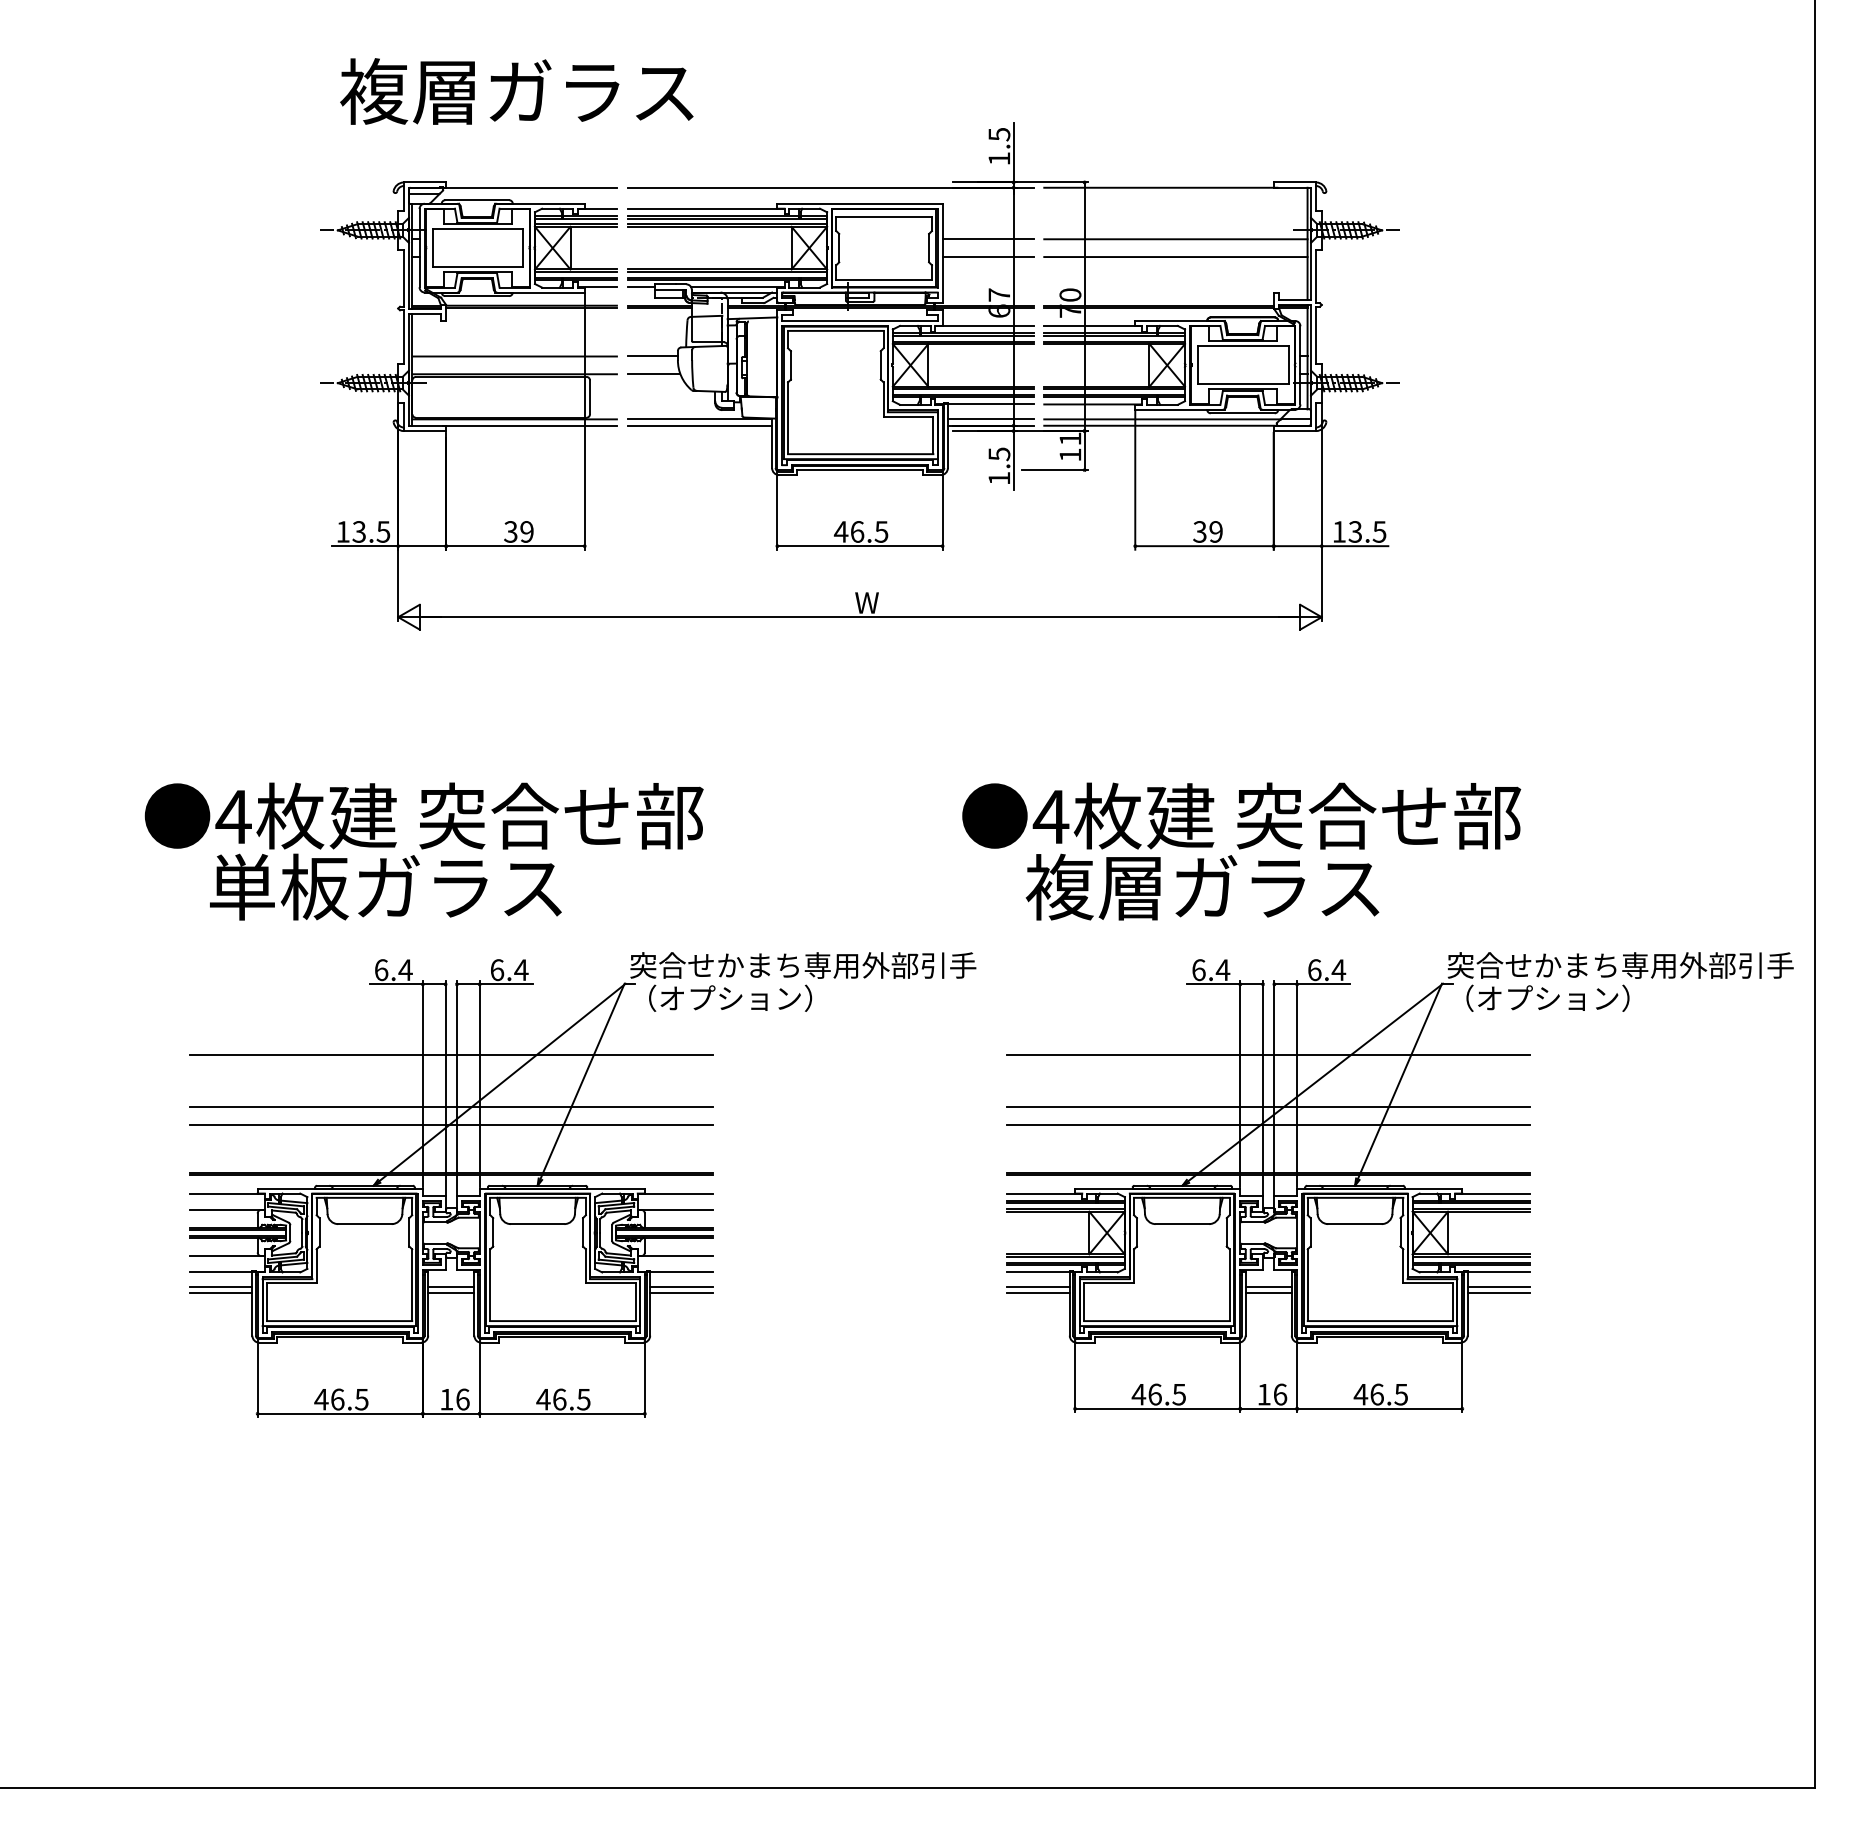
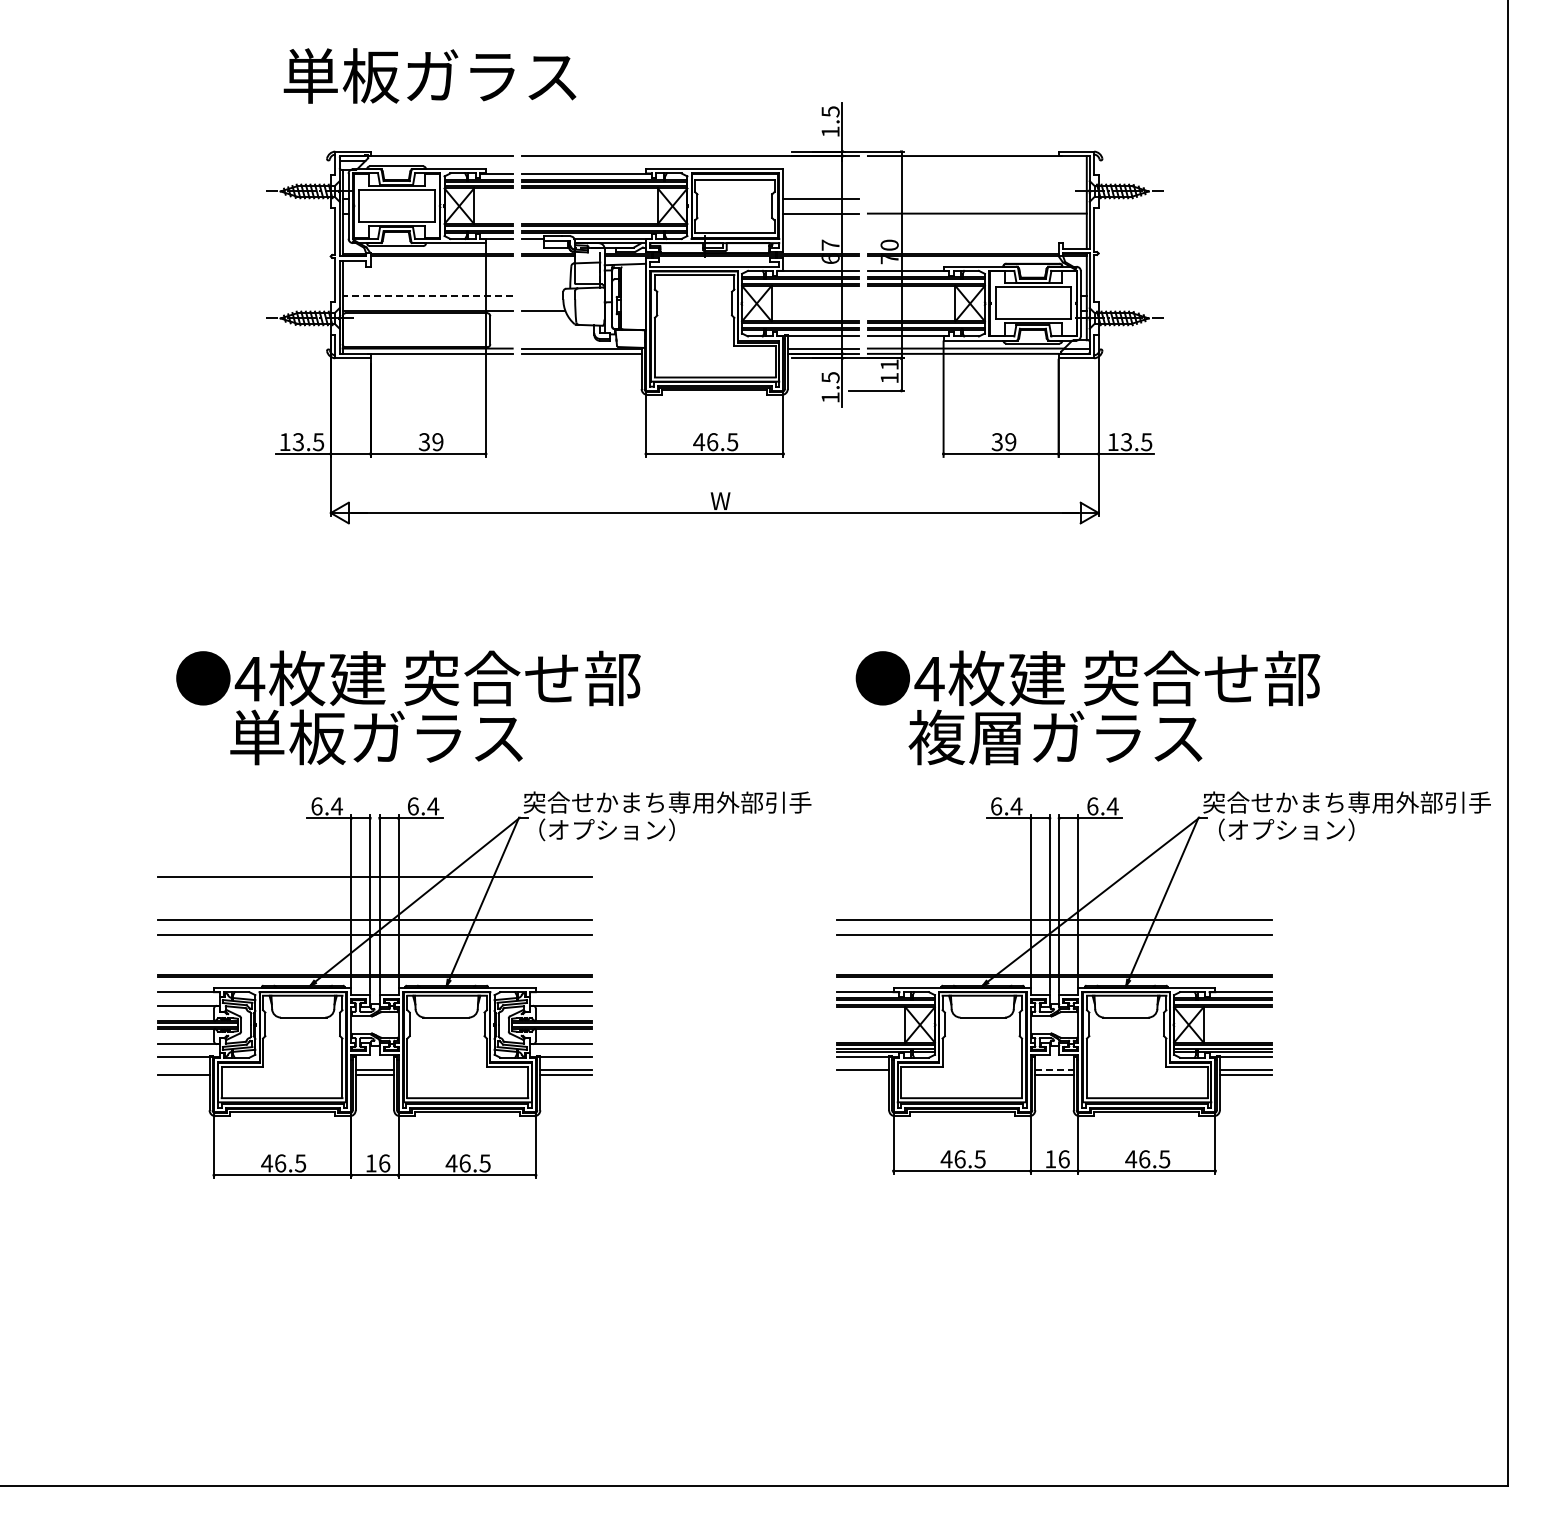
text: (409, 90) -> (340, 75), 複層ガラス -> 単板ガラス
line: (1174, 238) -> (976, 198), removed
line: (514, 356) -> (427, 296), solid -> dashed
line: (652, 356) -> (542, 296), removed
text: (424, 851) -> (408, 707), moved
text: (1241, 851) -> (1087, 707), moved
line: (1268, 1055) -> (1054, 877), removed
line: (220, 1286) -> (183, 1069), removed
line: (1268, 1286) -> (1054, 1069), solid -> dashed
line: (1038, 1293) -> (863, 1075), removed

